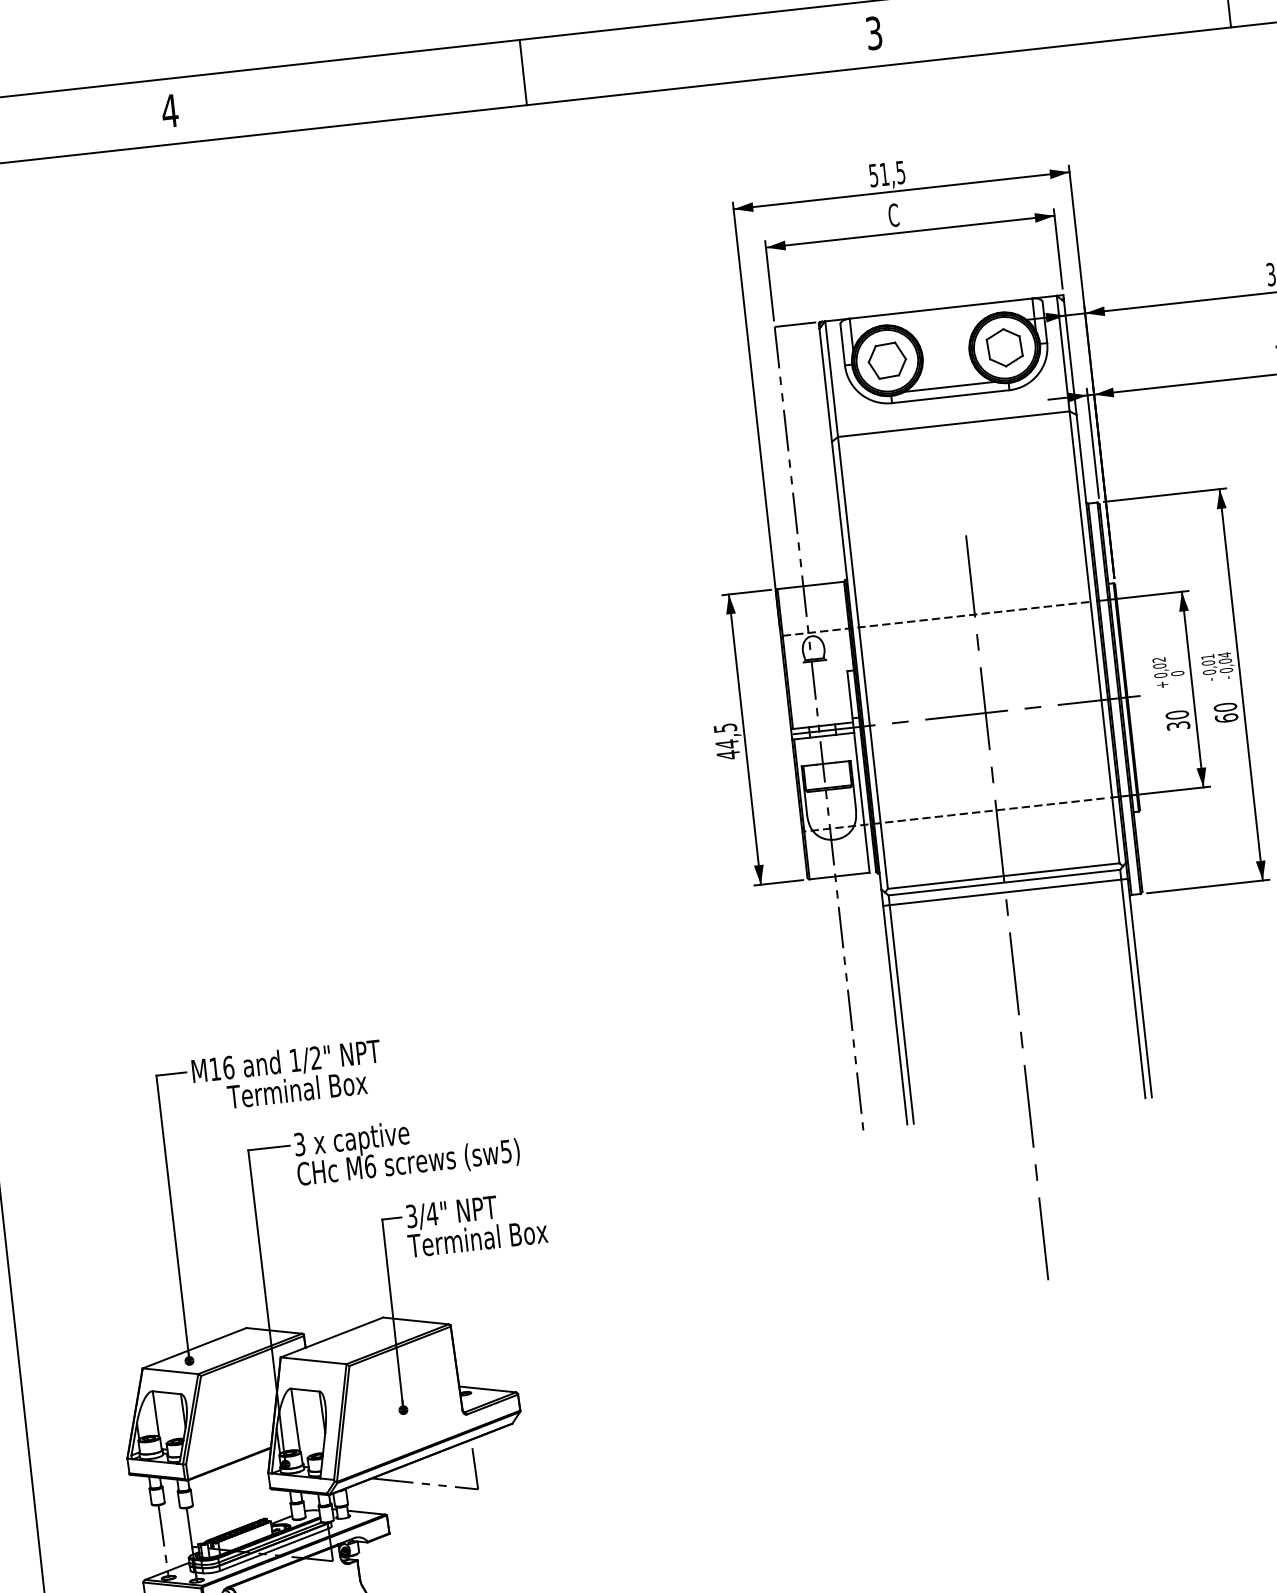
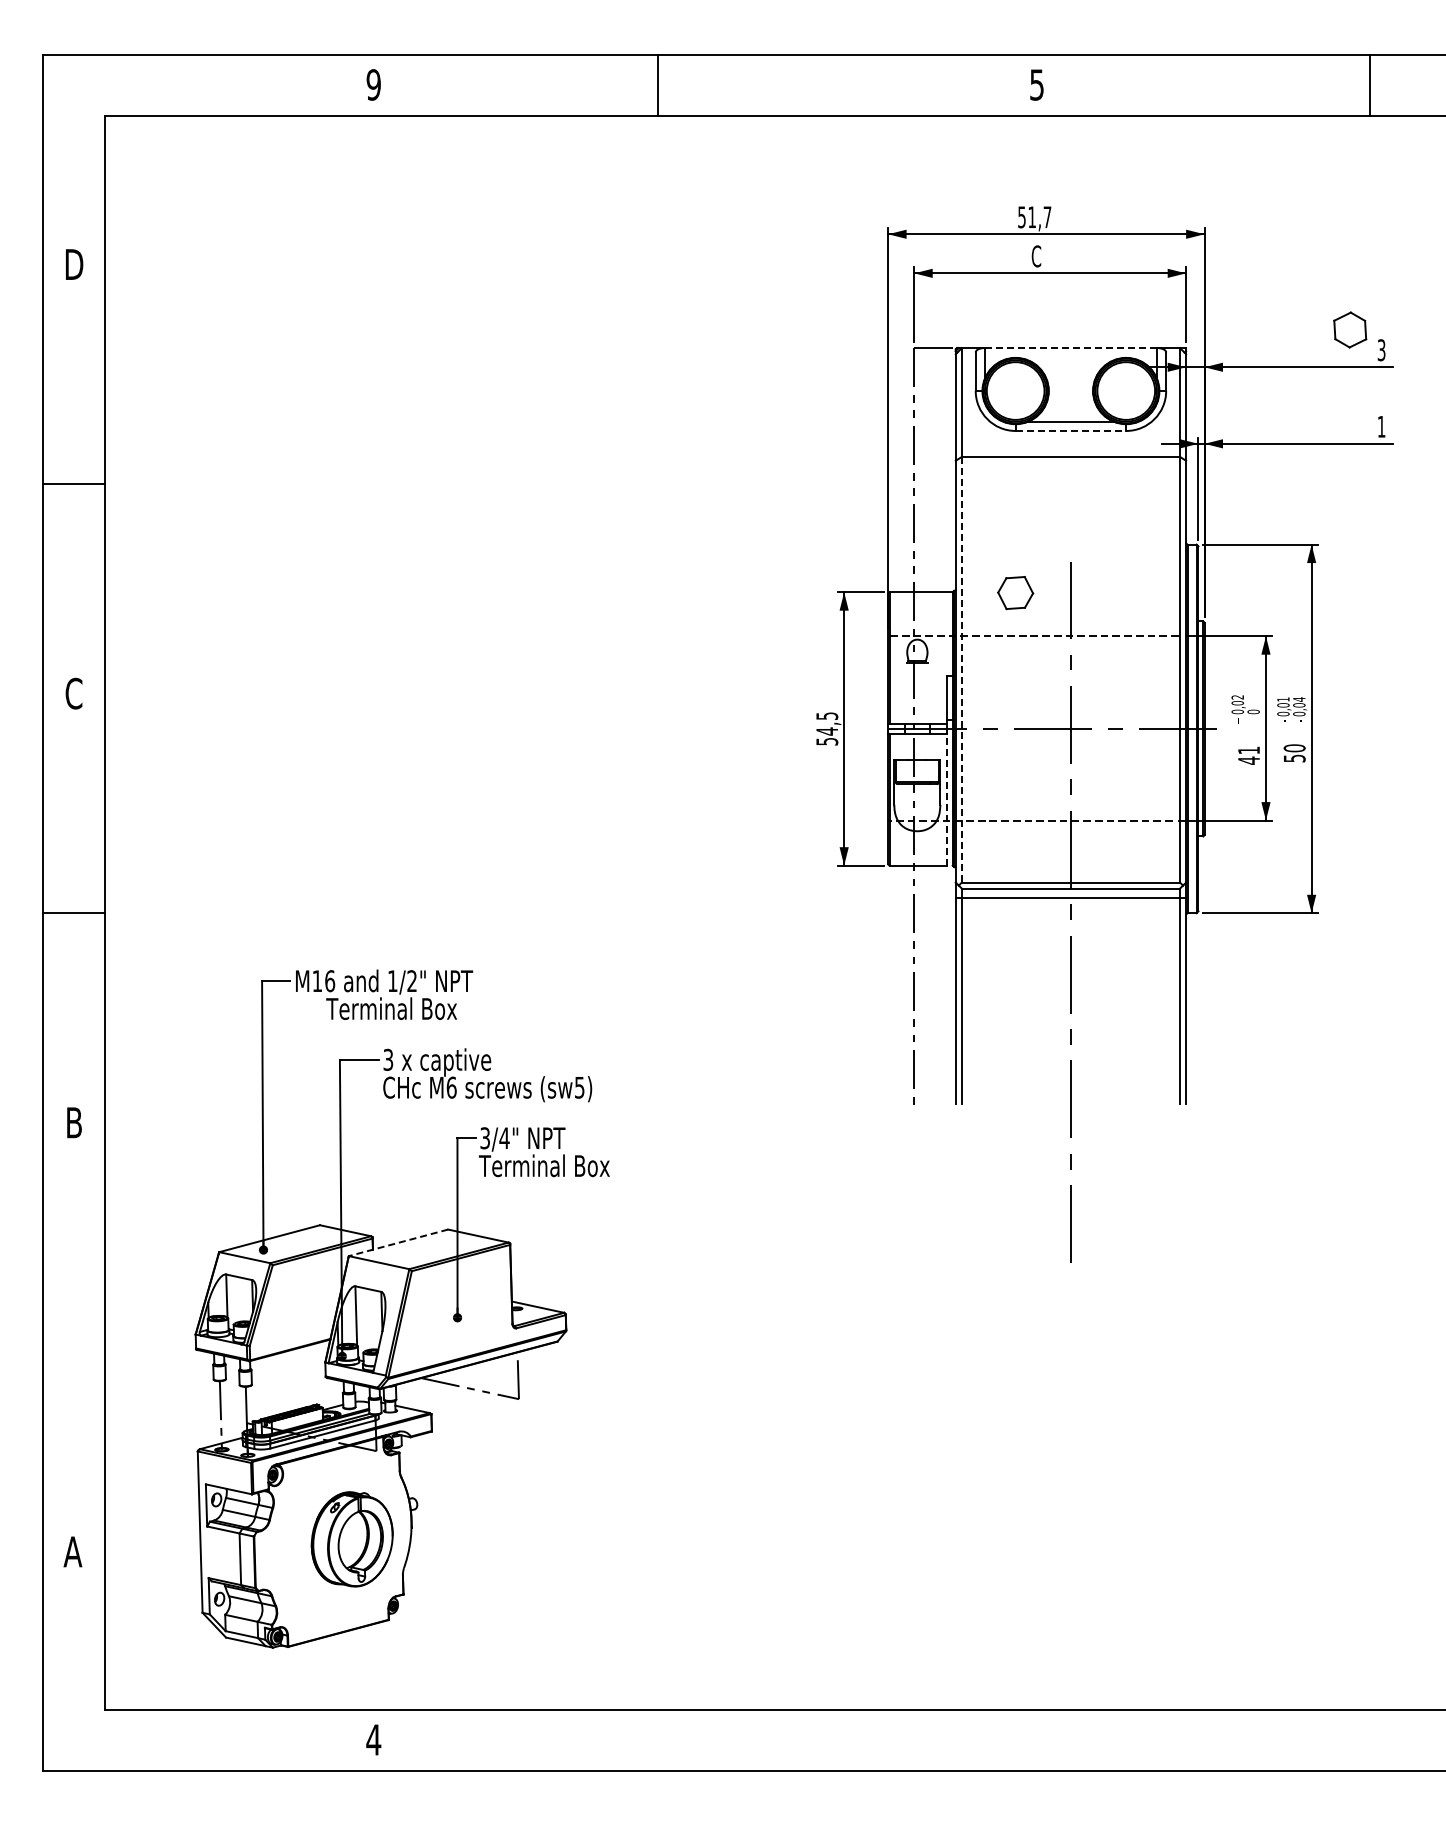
text: (873, 32) -> (1036, 84), 3 -> 5
line: (523, 72) -> (657, 85), moved
text: (169, 110) -> (373, 84), 4 -> 9
text: (900, 172) -> (1047, 217), 51,5 -> 51,7
line: (940, 309) -> (1070, 348), solid -> dashed
part: (1005, 347) -> (1350, 329), moved
part: (887, 361) -> (1015, 593), moved
line: (951, 396) -> (1071, 430), solid -> dashed
line: (862, 662) -> (961, 669), solid -> dashed
text: (1226, 718) -> (1294, 758), 60 -> 50
text: (1178, 720) -> (1249, 755), 30 -> 41
text: (728, 754) -> (827, 741), 44,5 -> 54,5
line: (861, 802) -> (946, 799), solid -> dashed
line: (331, 1337) -> (398, 1242), solid -> dashed

